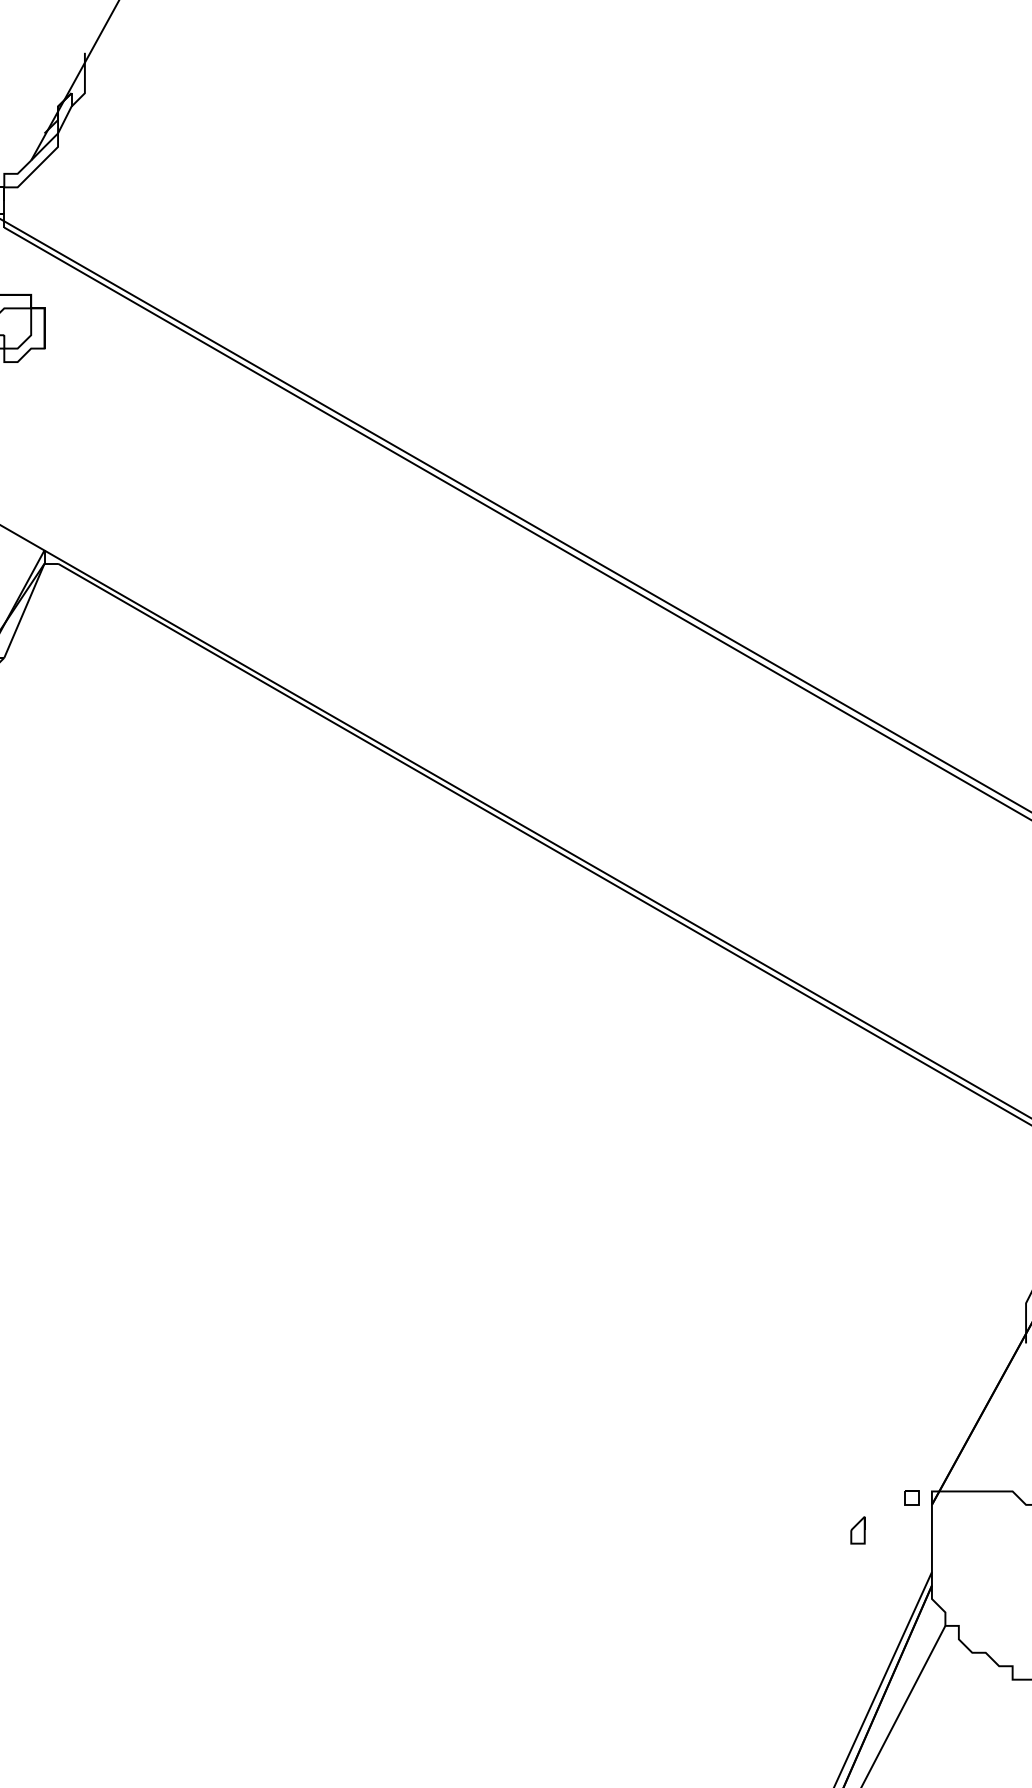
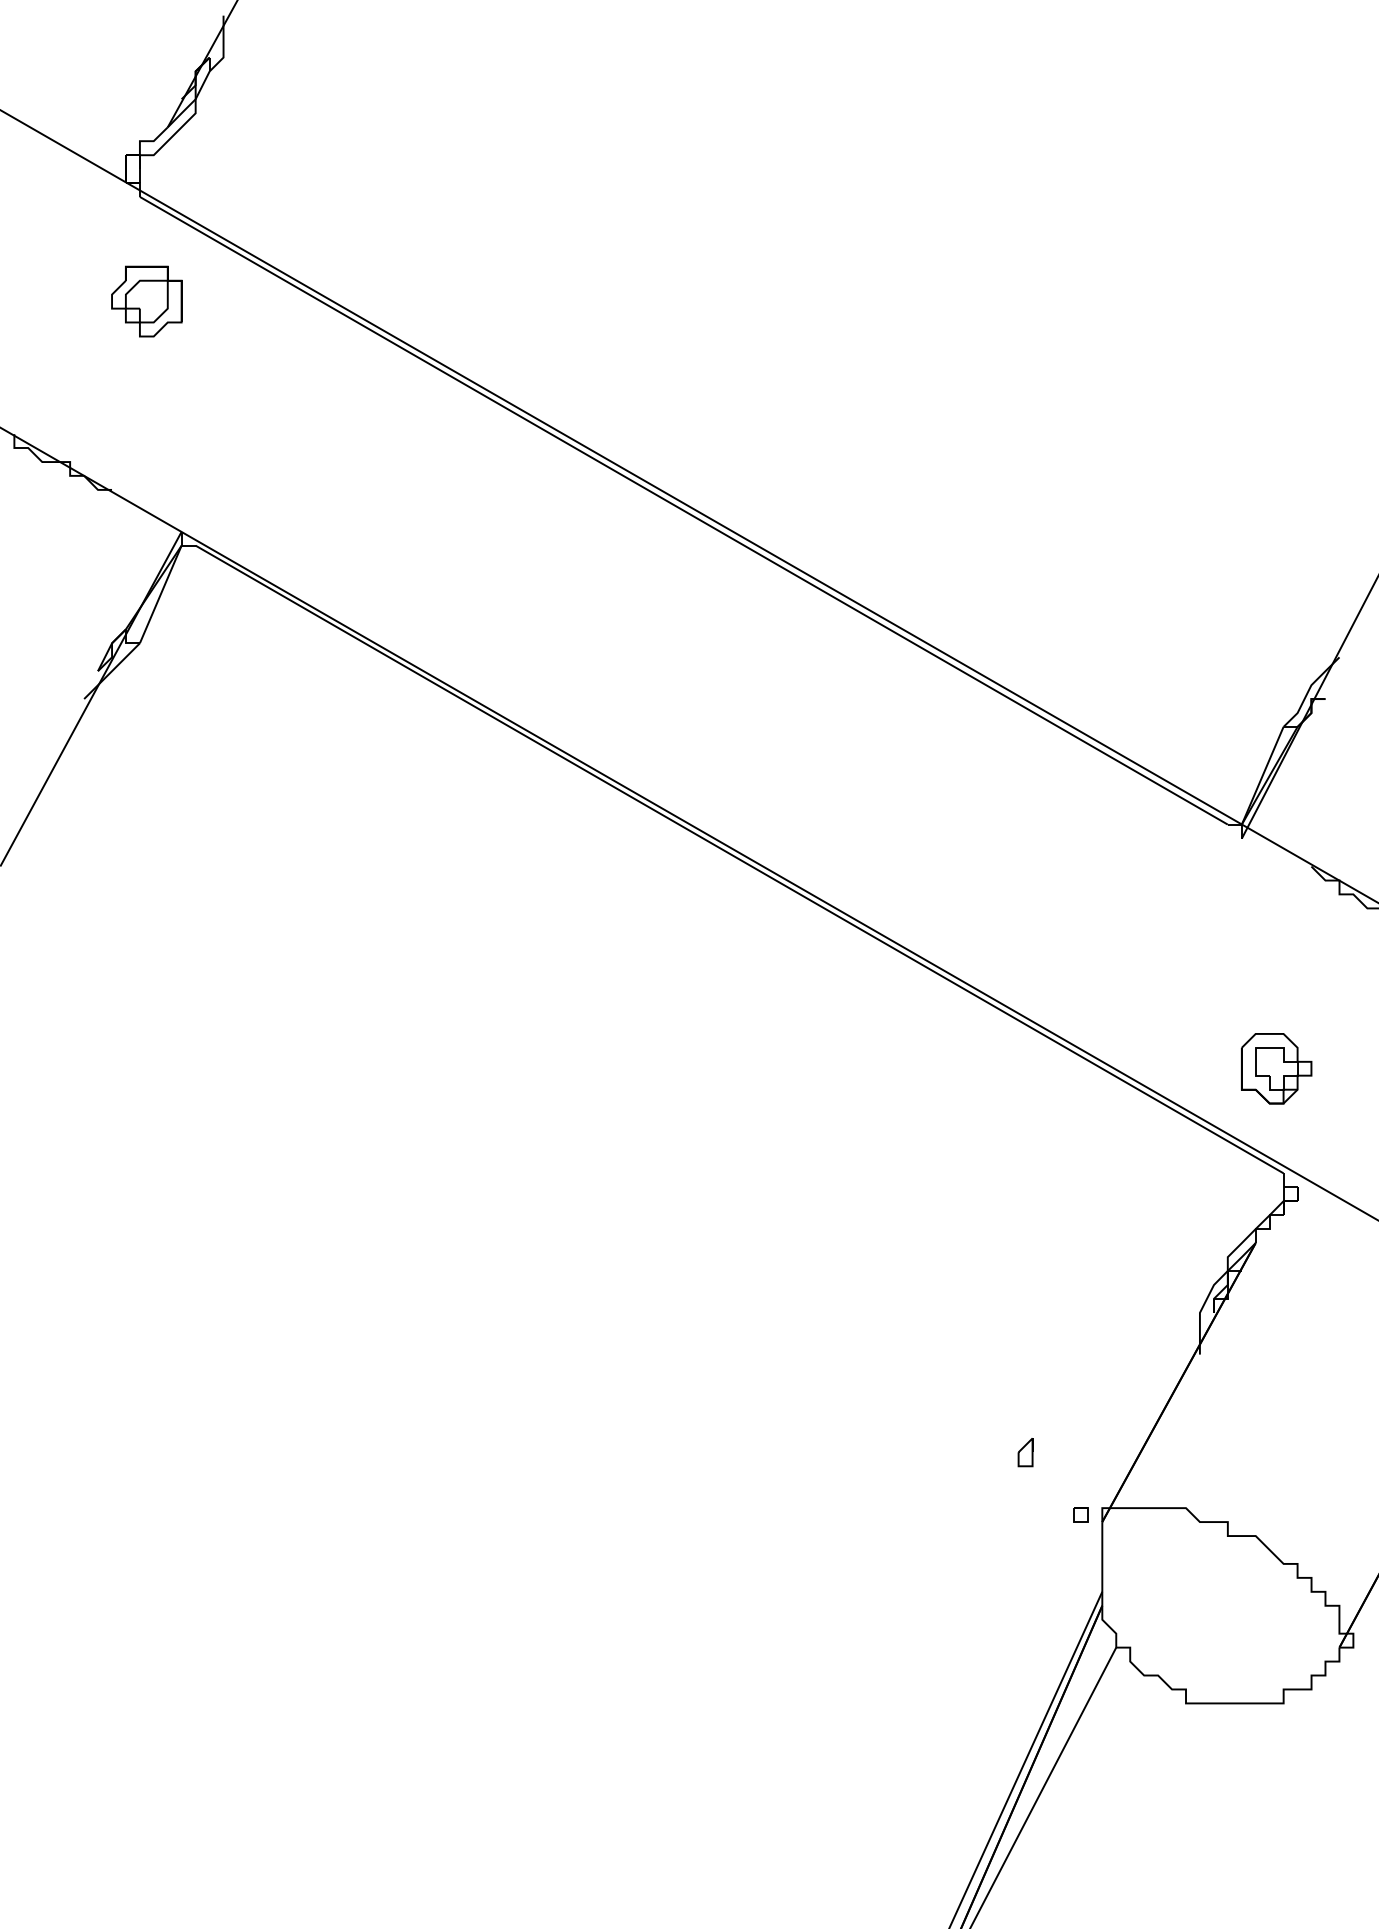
part: (857, 1530) -> (1025, 1452), moved

